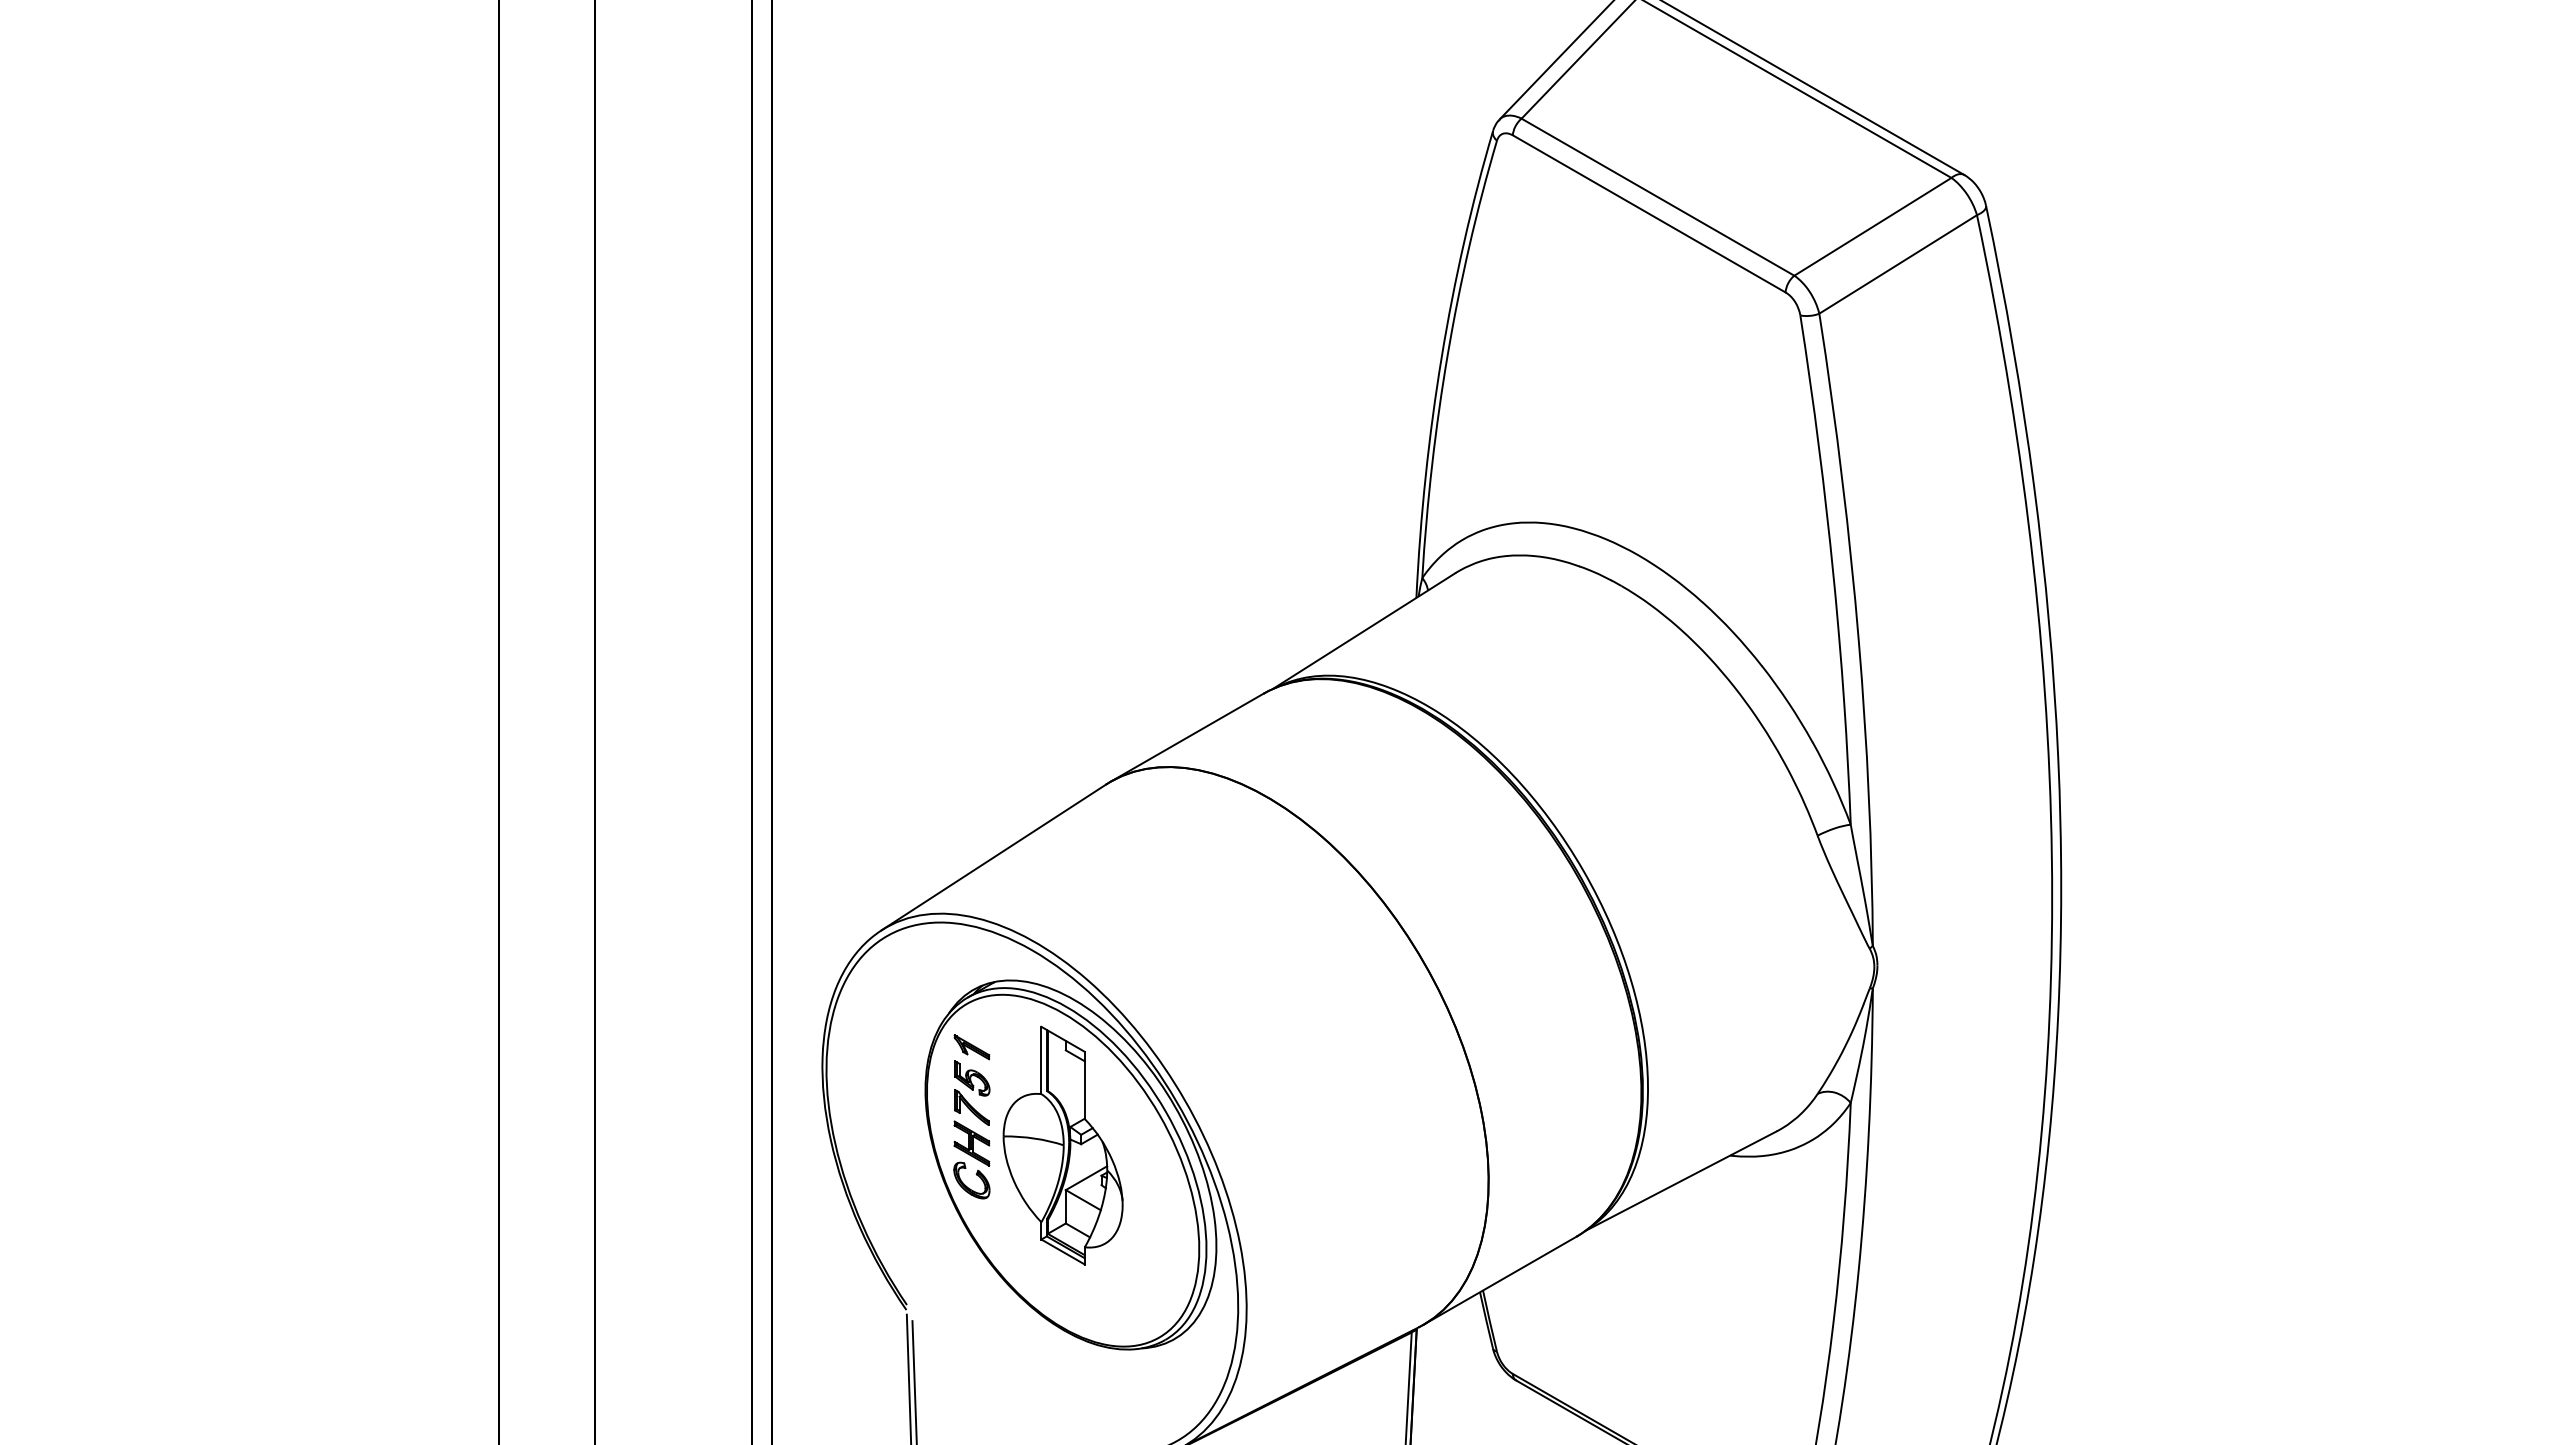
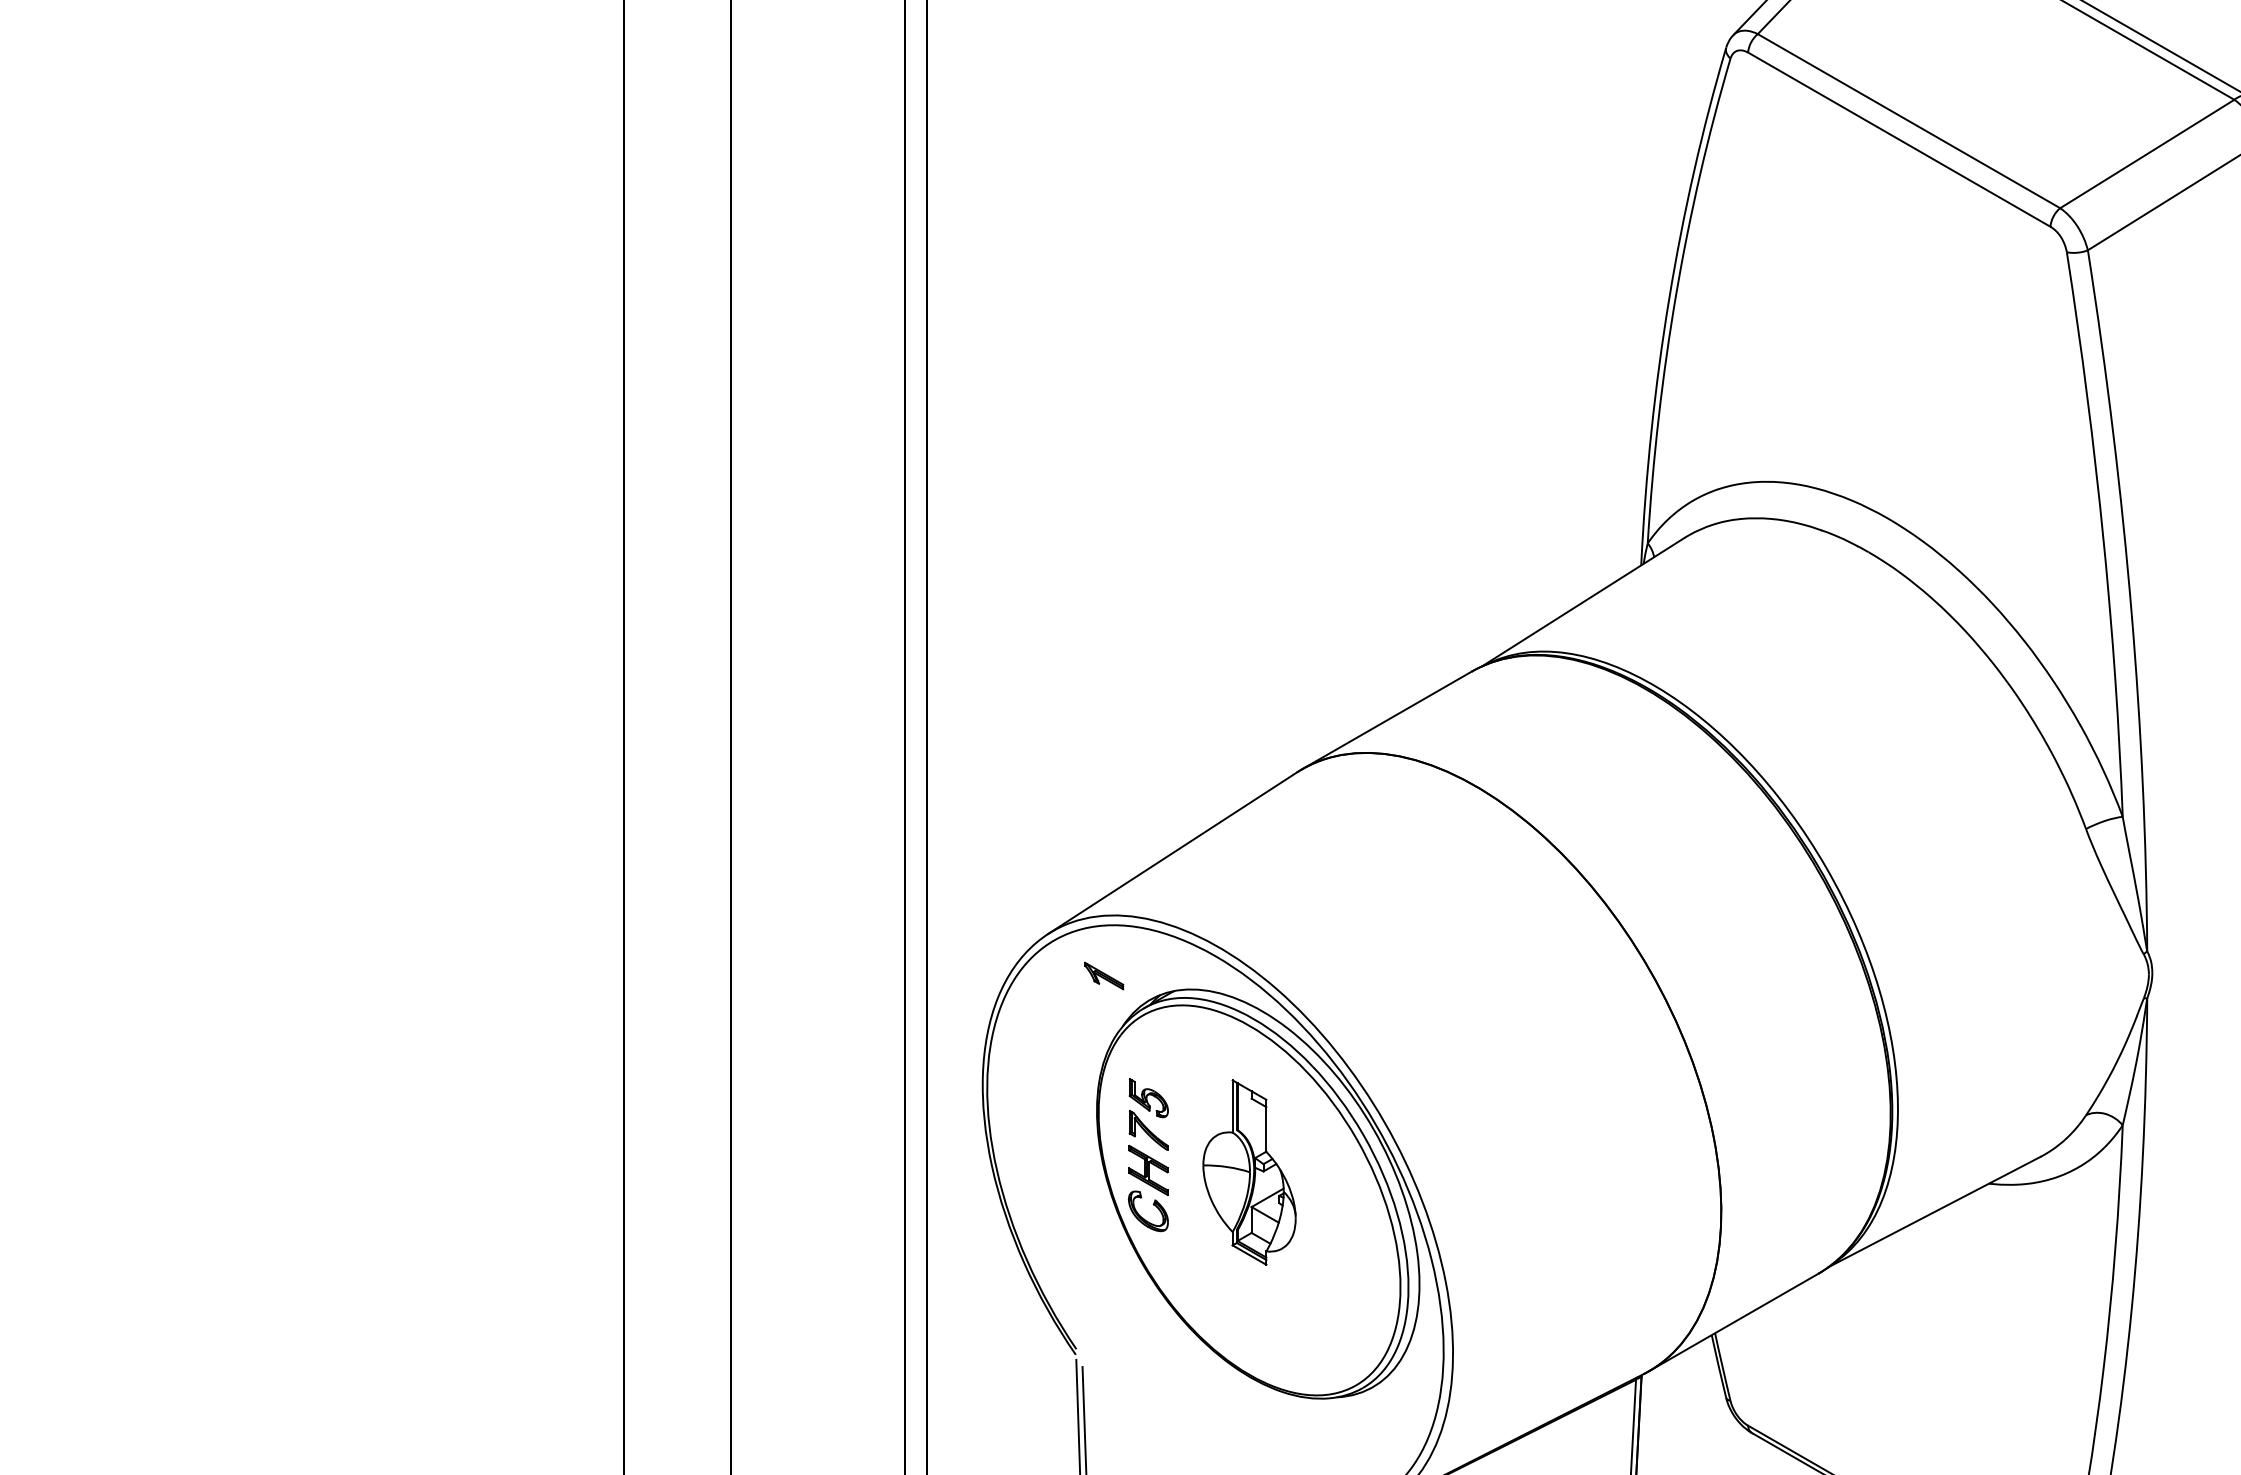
part: (971, 1047) -> (1103, 976), moved
part: (1062, 1145) -> (1248, 1172), size x0.7

